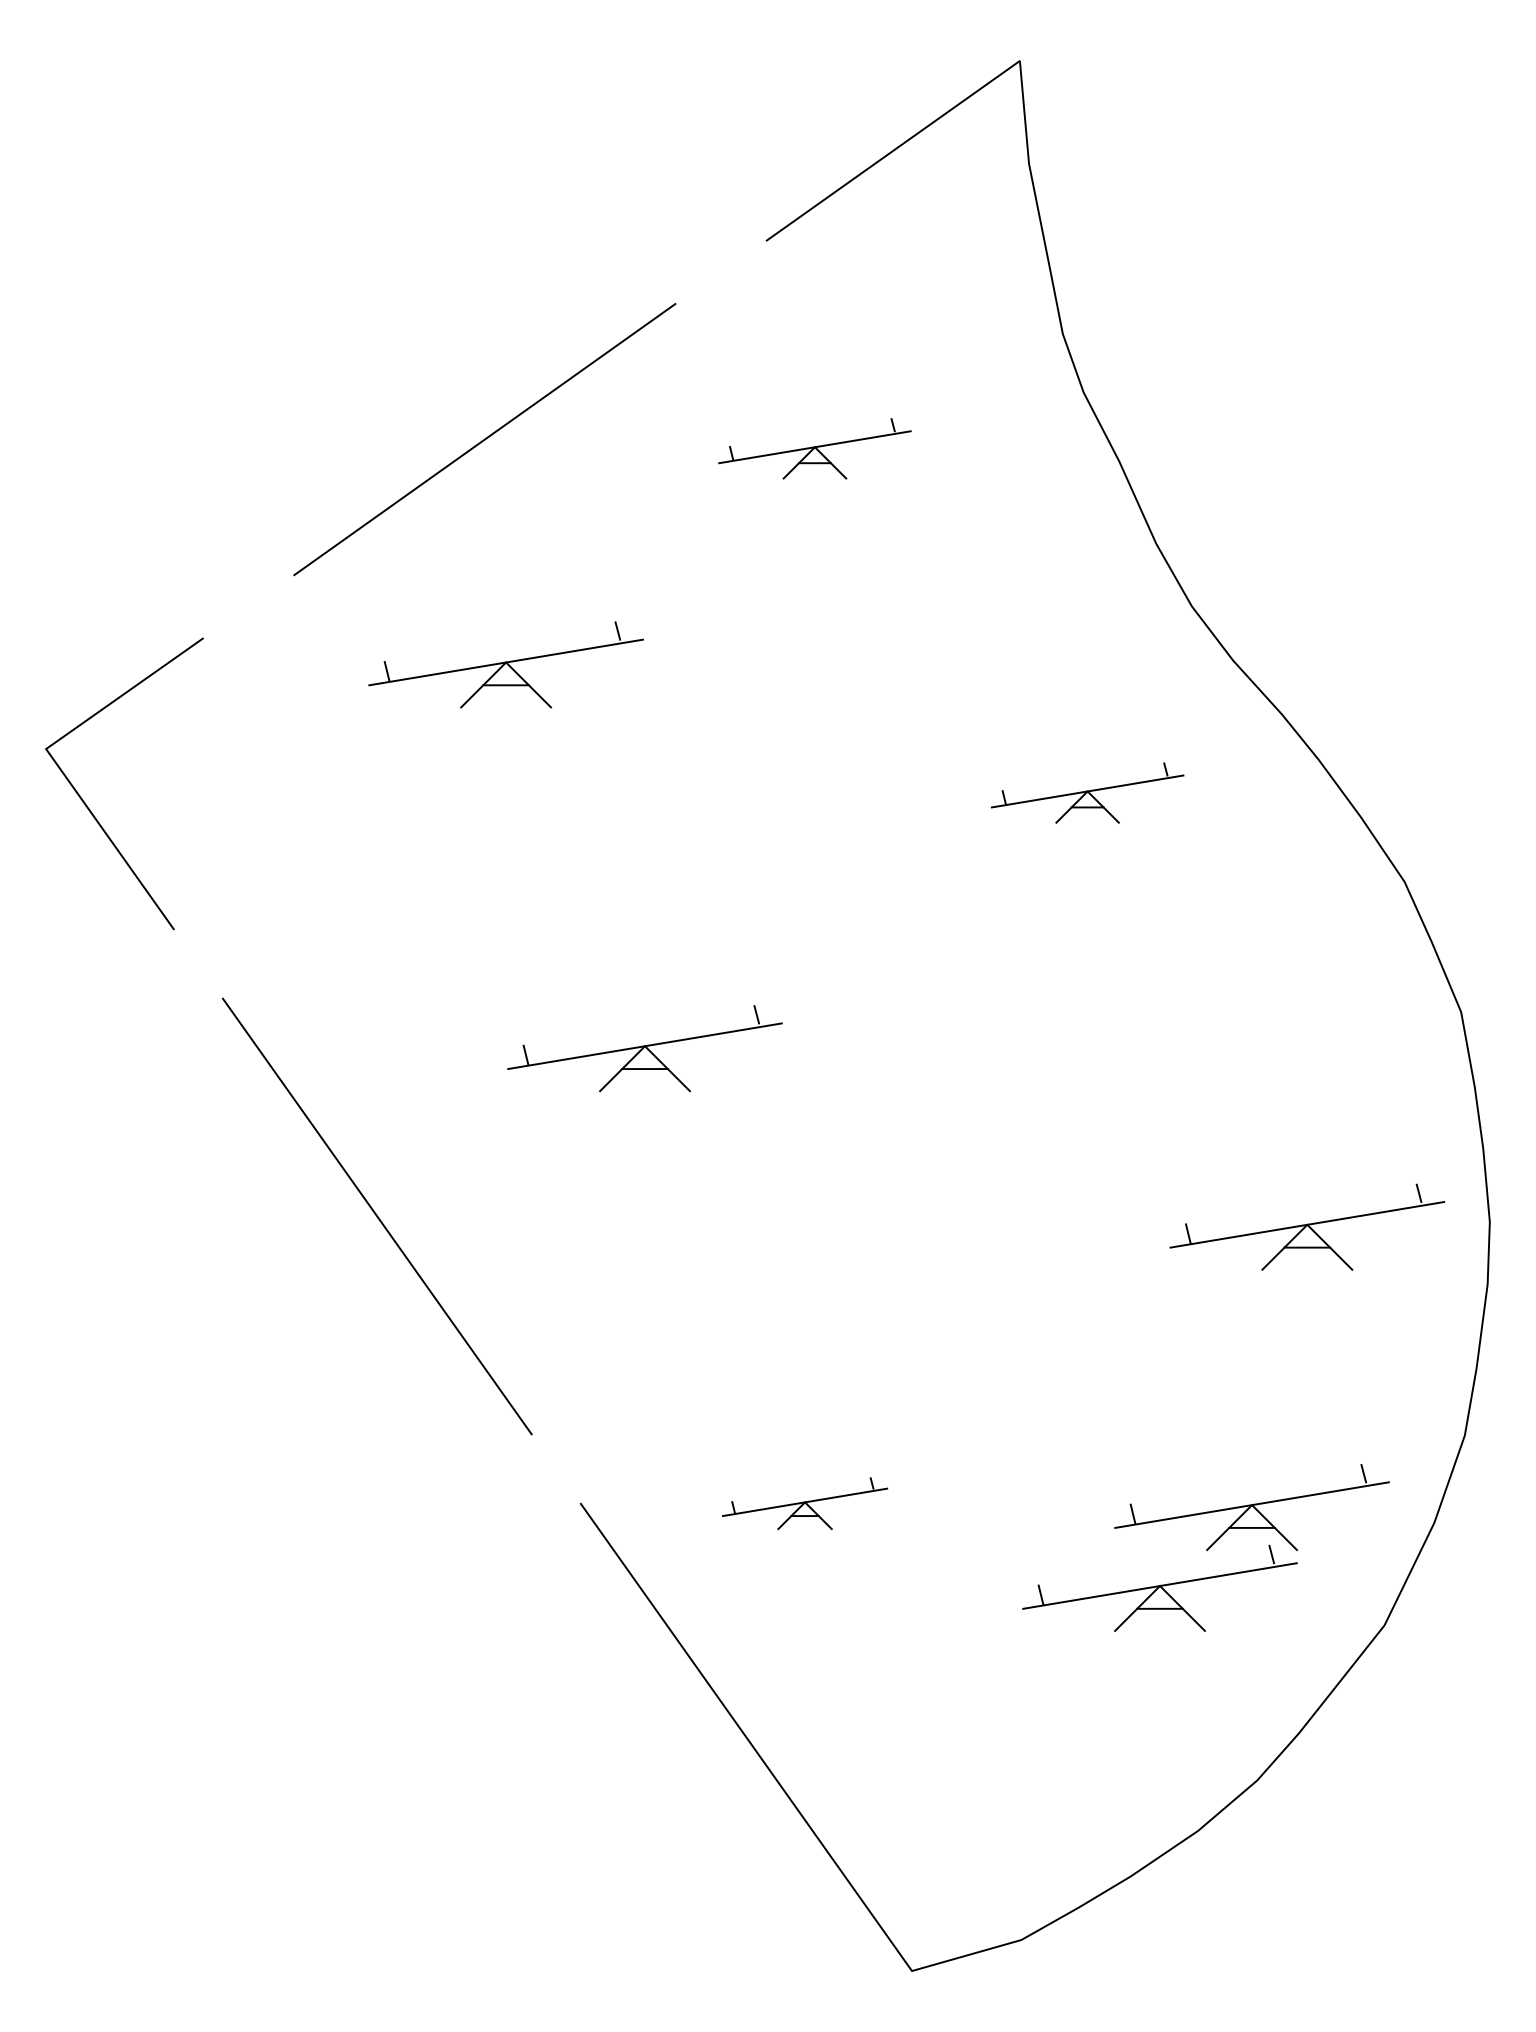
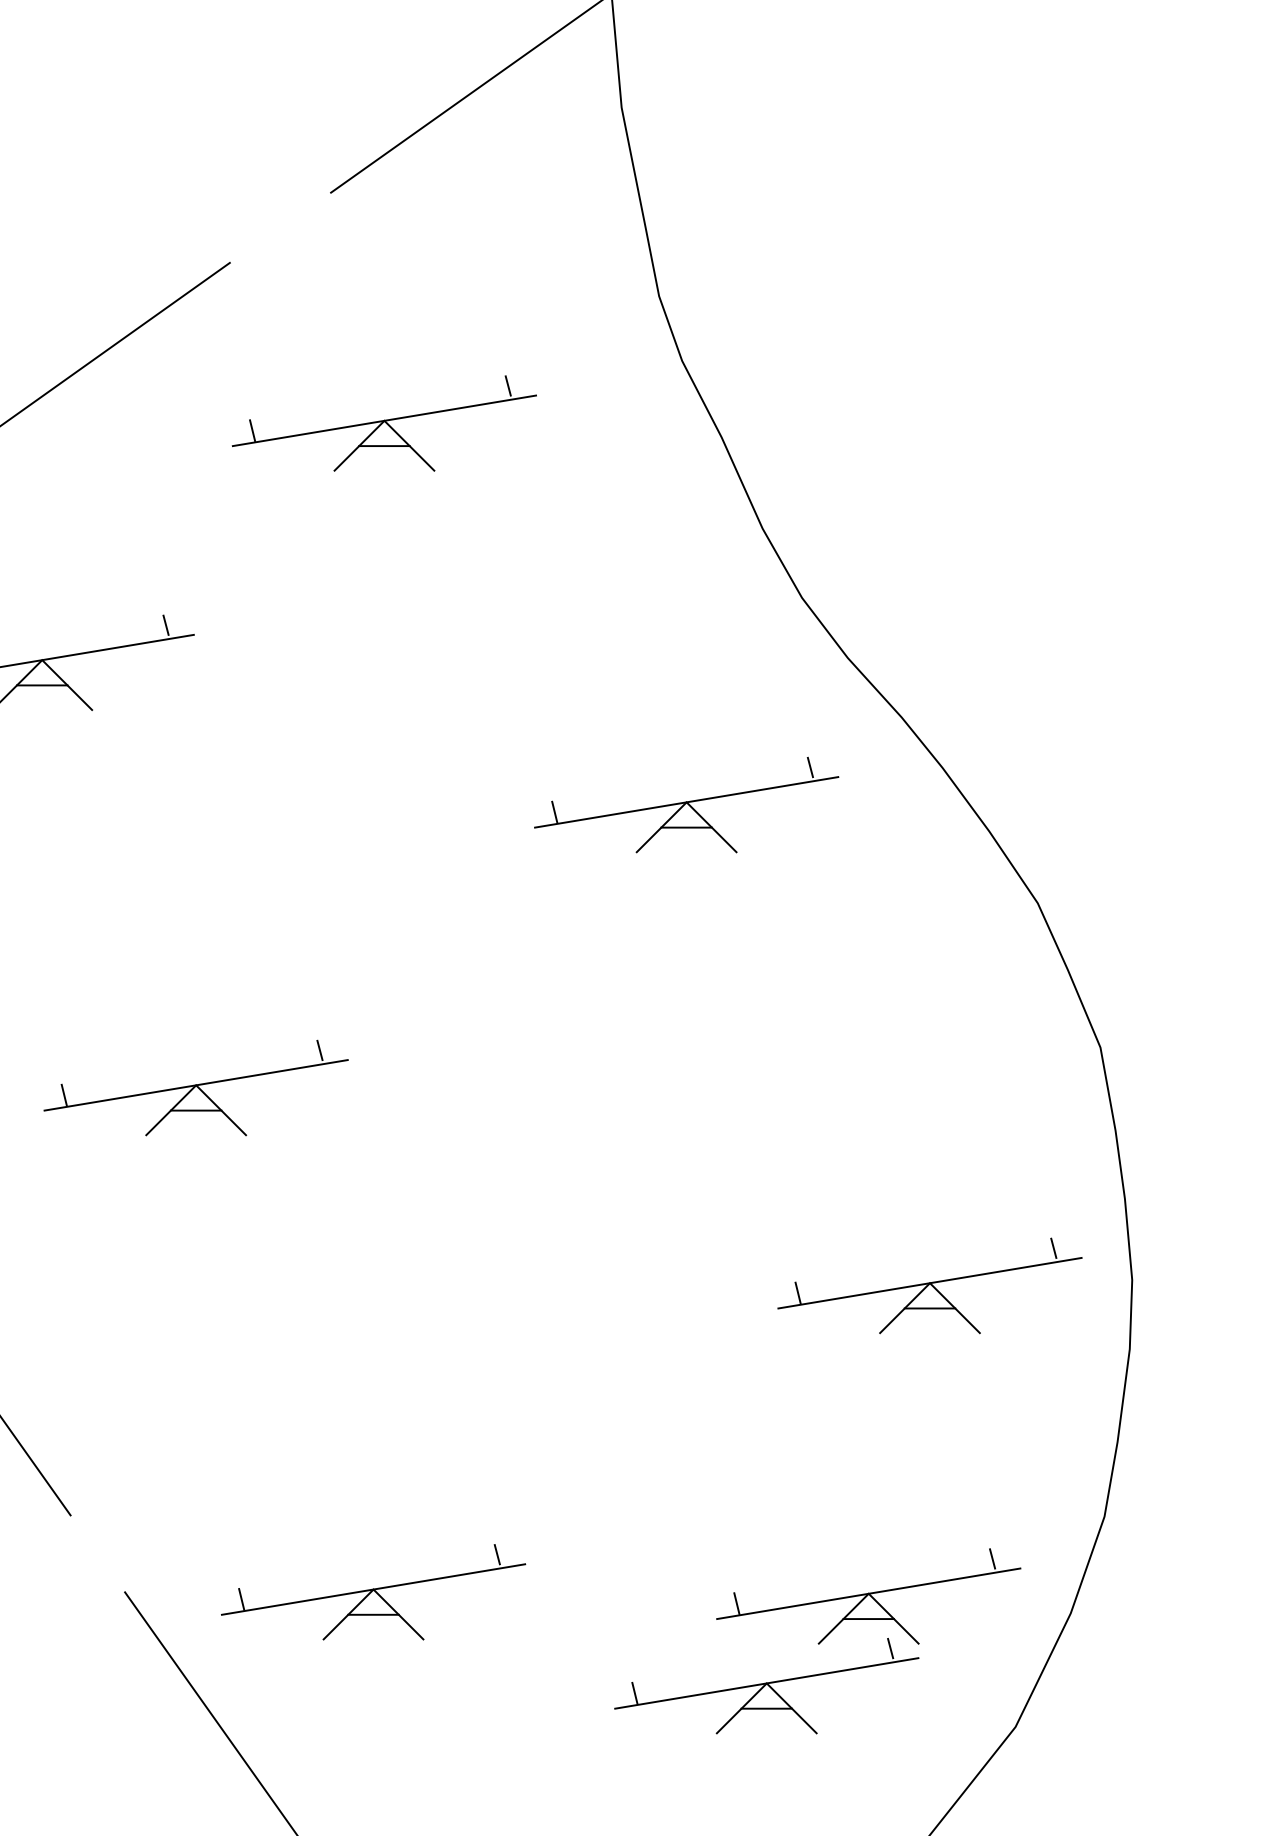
part: (814, 448) -> (383, 423), size x1.43
part: (1087, 792) -> (686, 804), size x1.43
part: (804, 1503) -> (372, 1591), size x1.67

